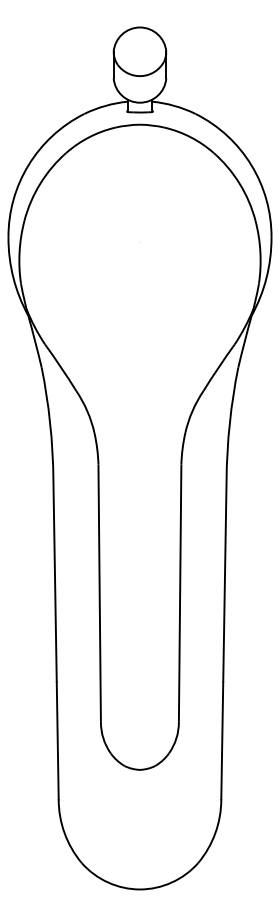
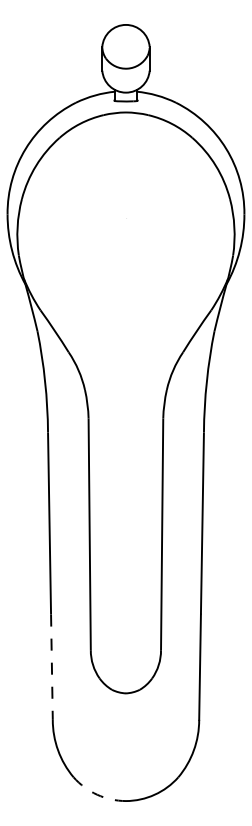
line: (57, 740) -> (51, 666), solid -> dashed
arc: (108, 882) -> (97, 794), solid -> dashed

